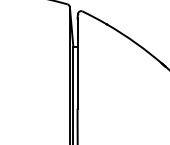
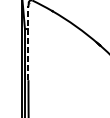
line: (77, 63) -> (28, 43), solid -> dashed

